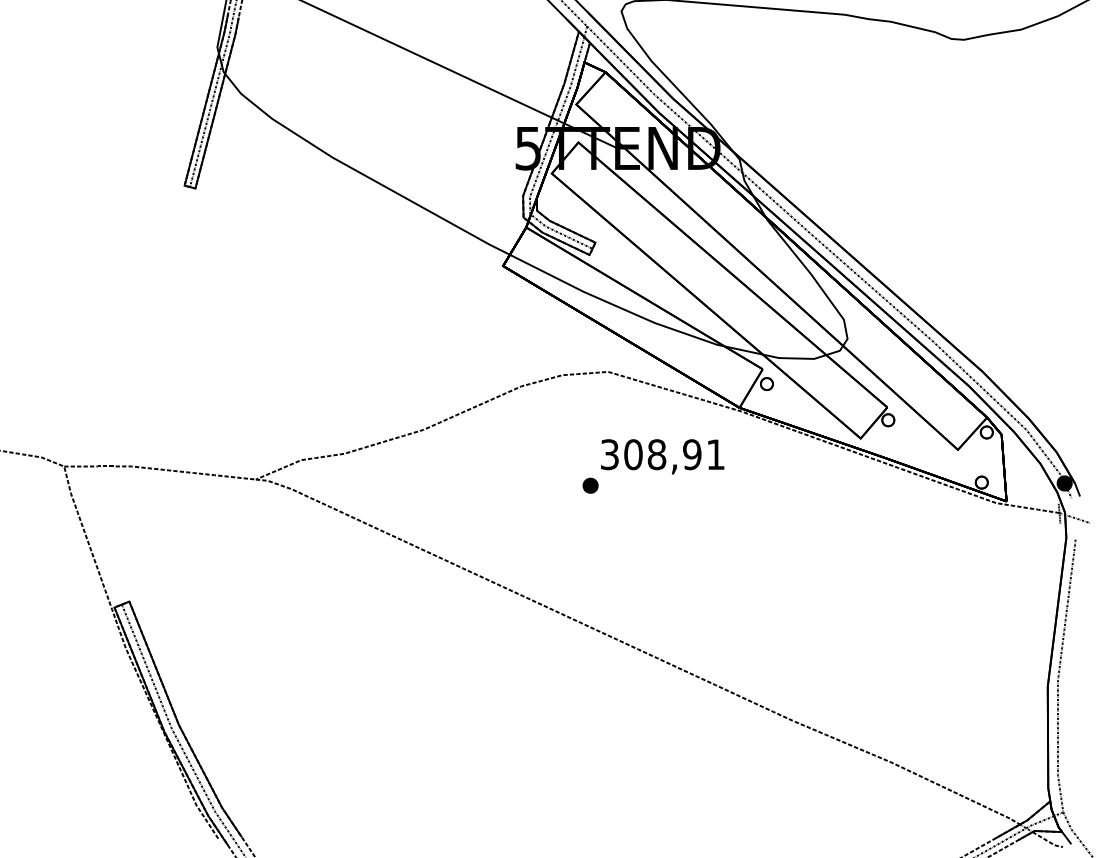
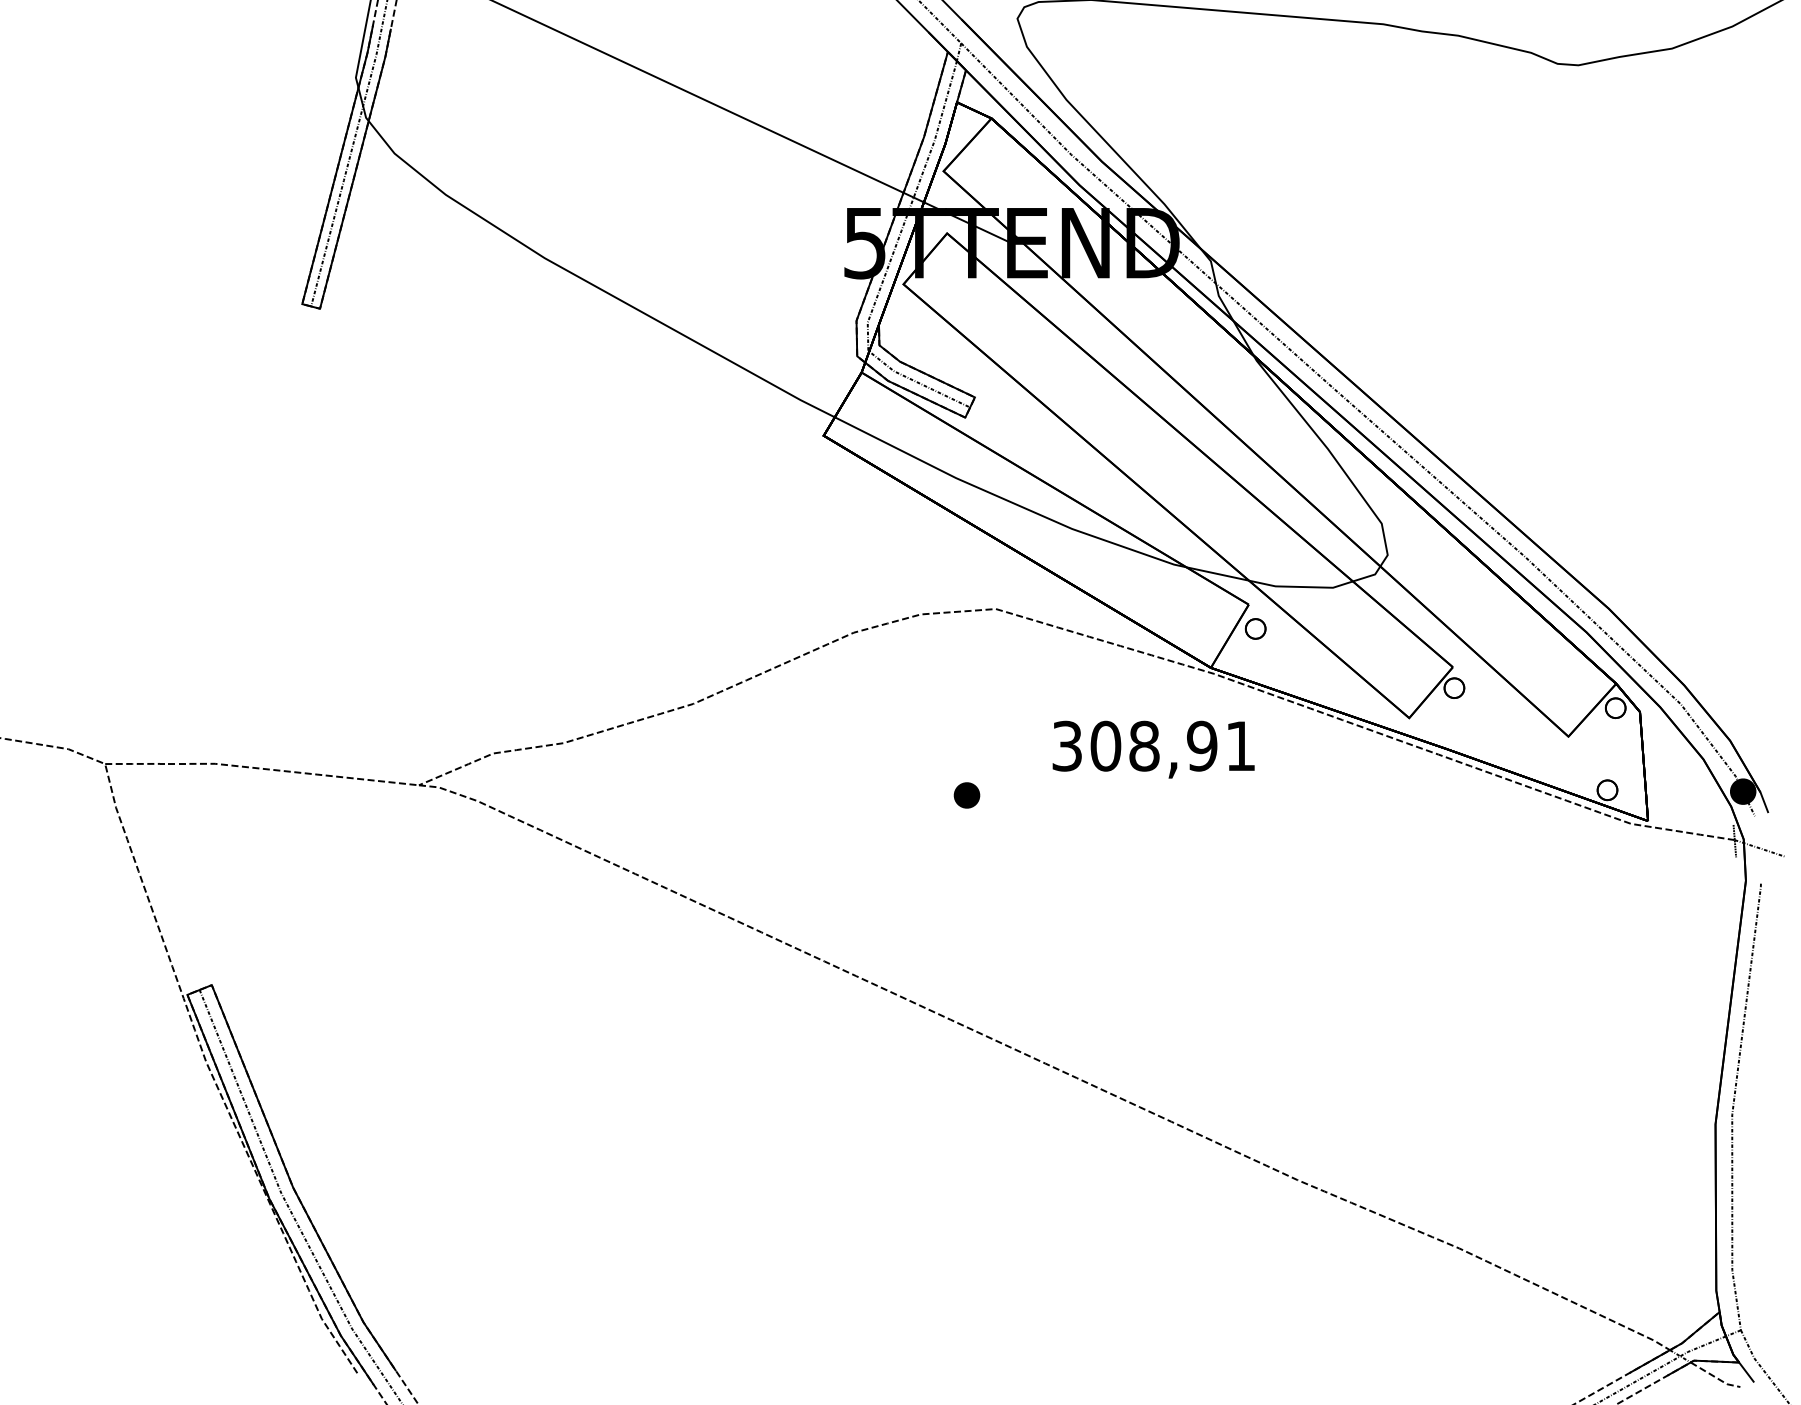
text: (662, 456) -> (1153, 749), moved

